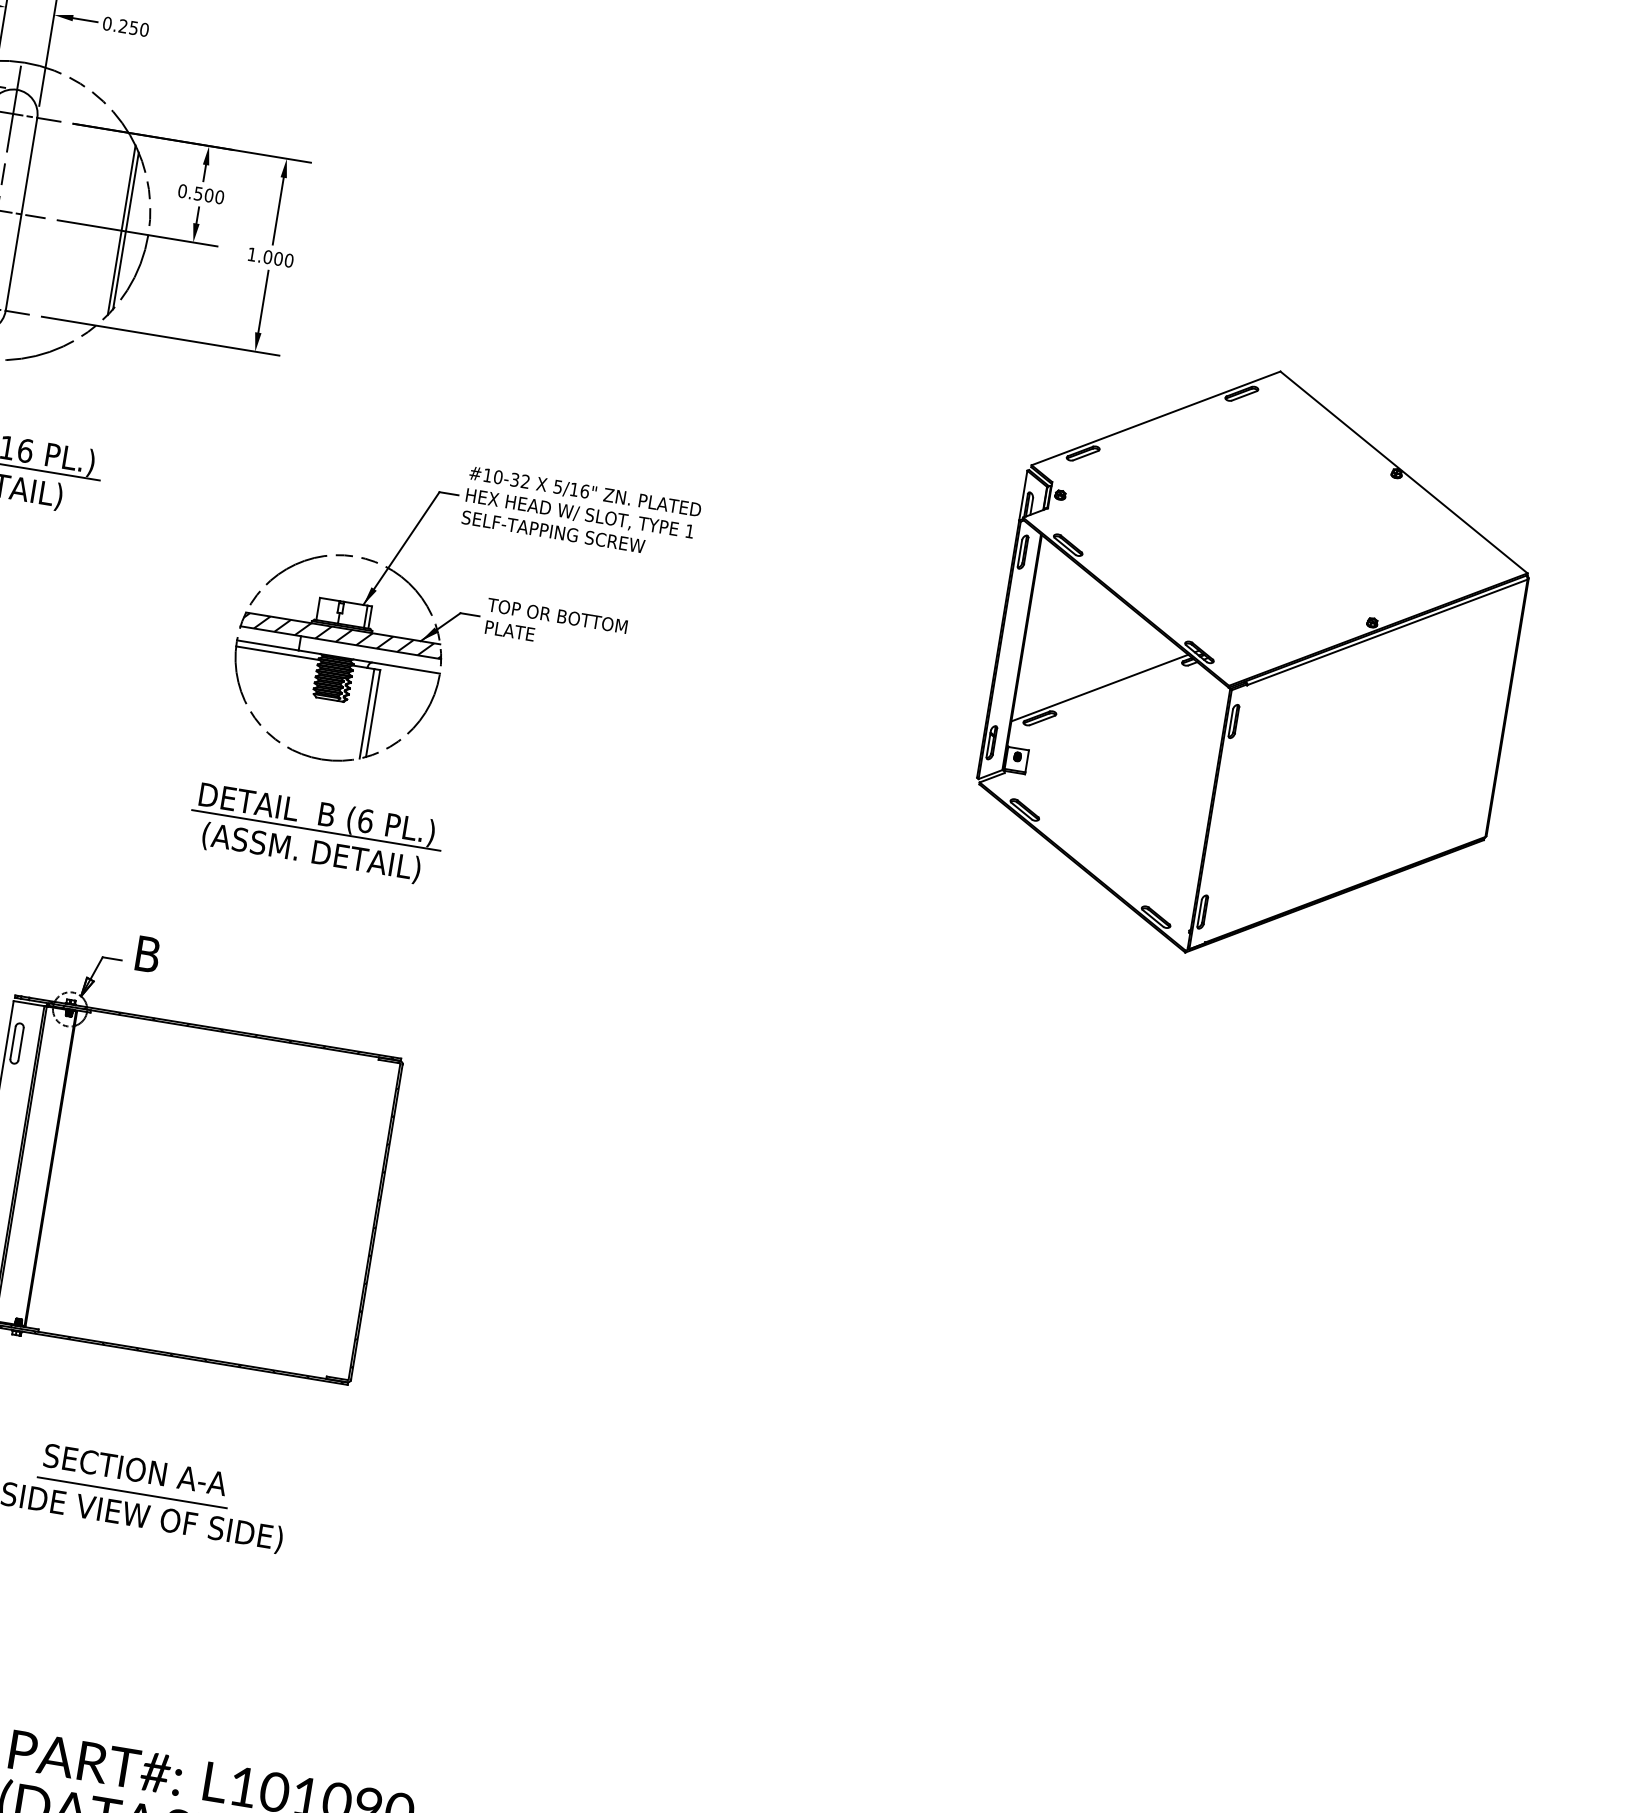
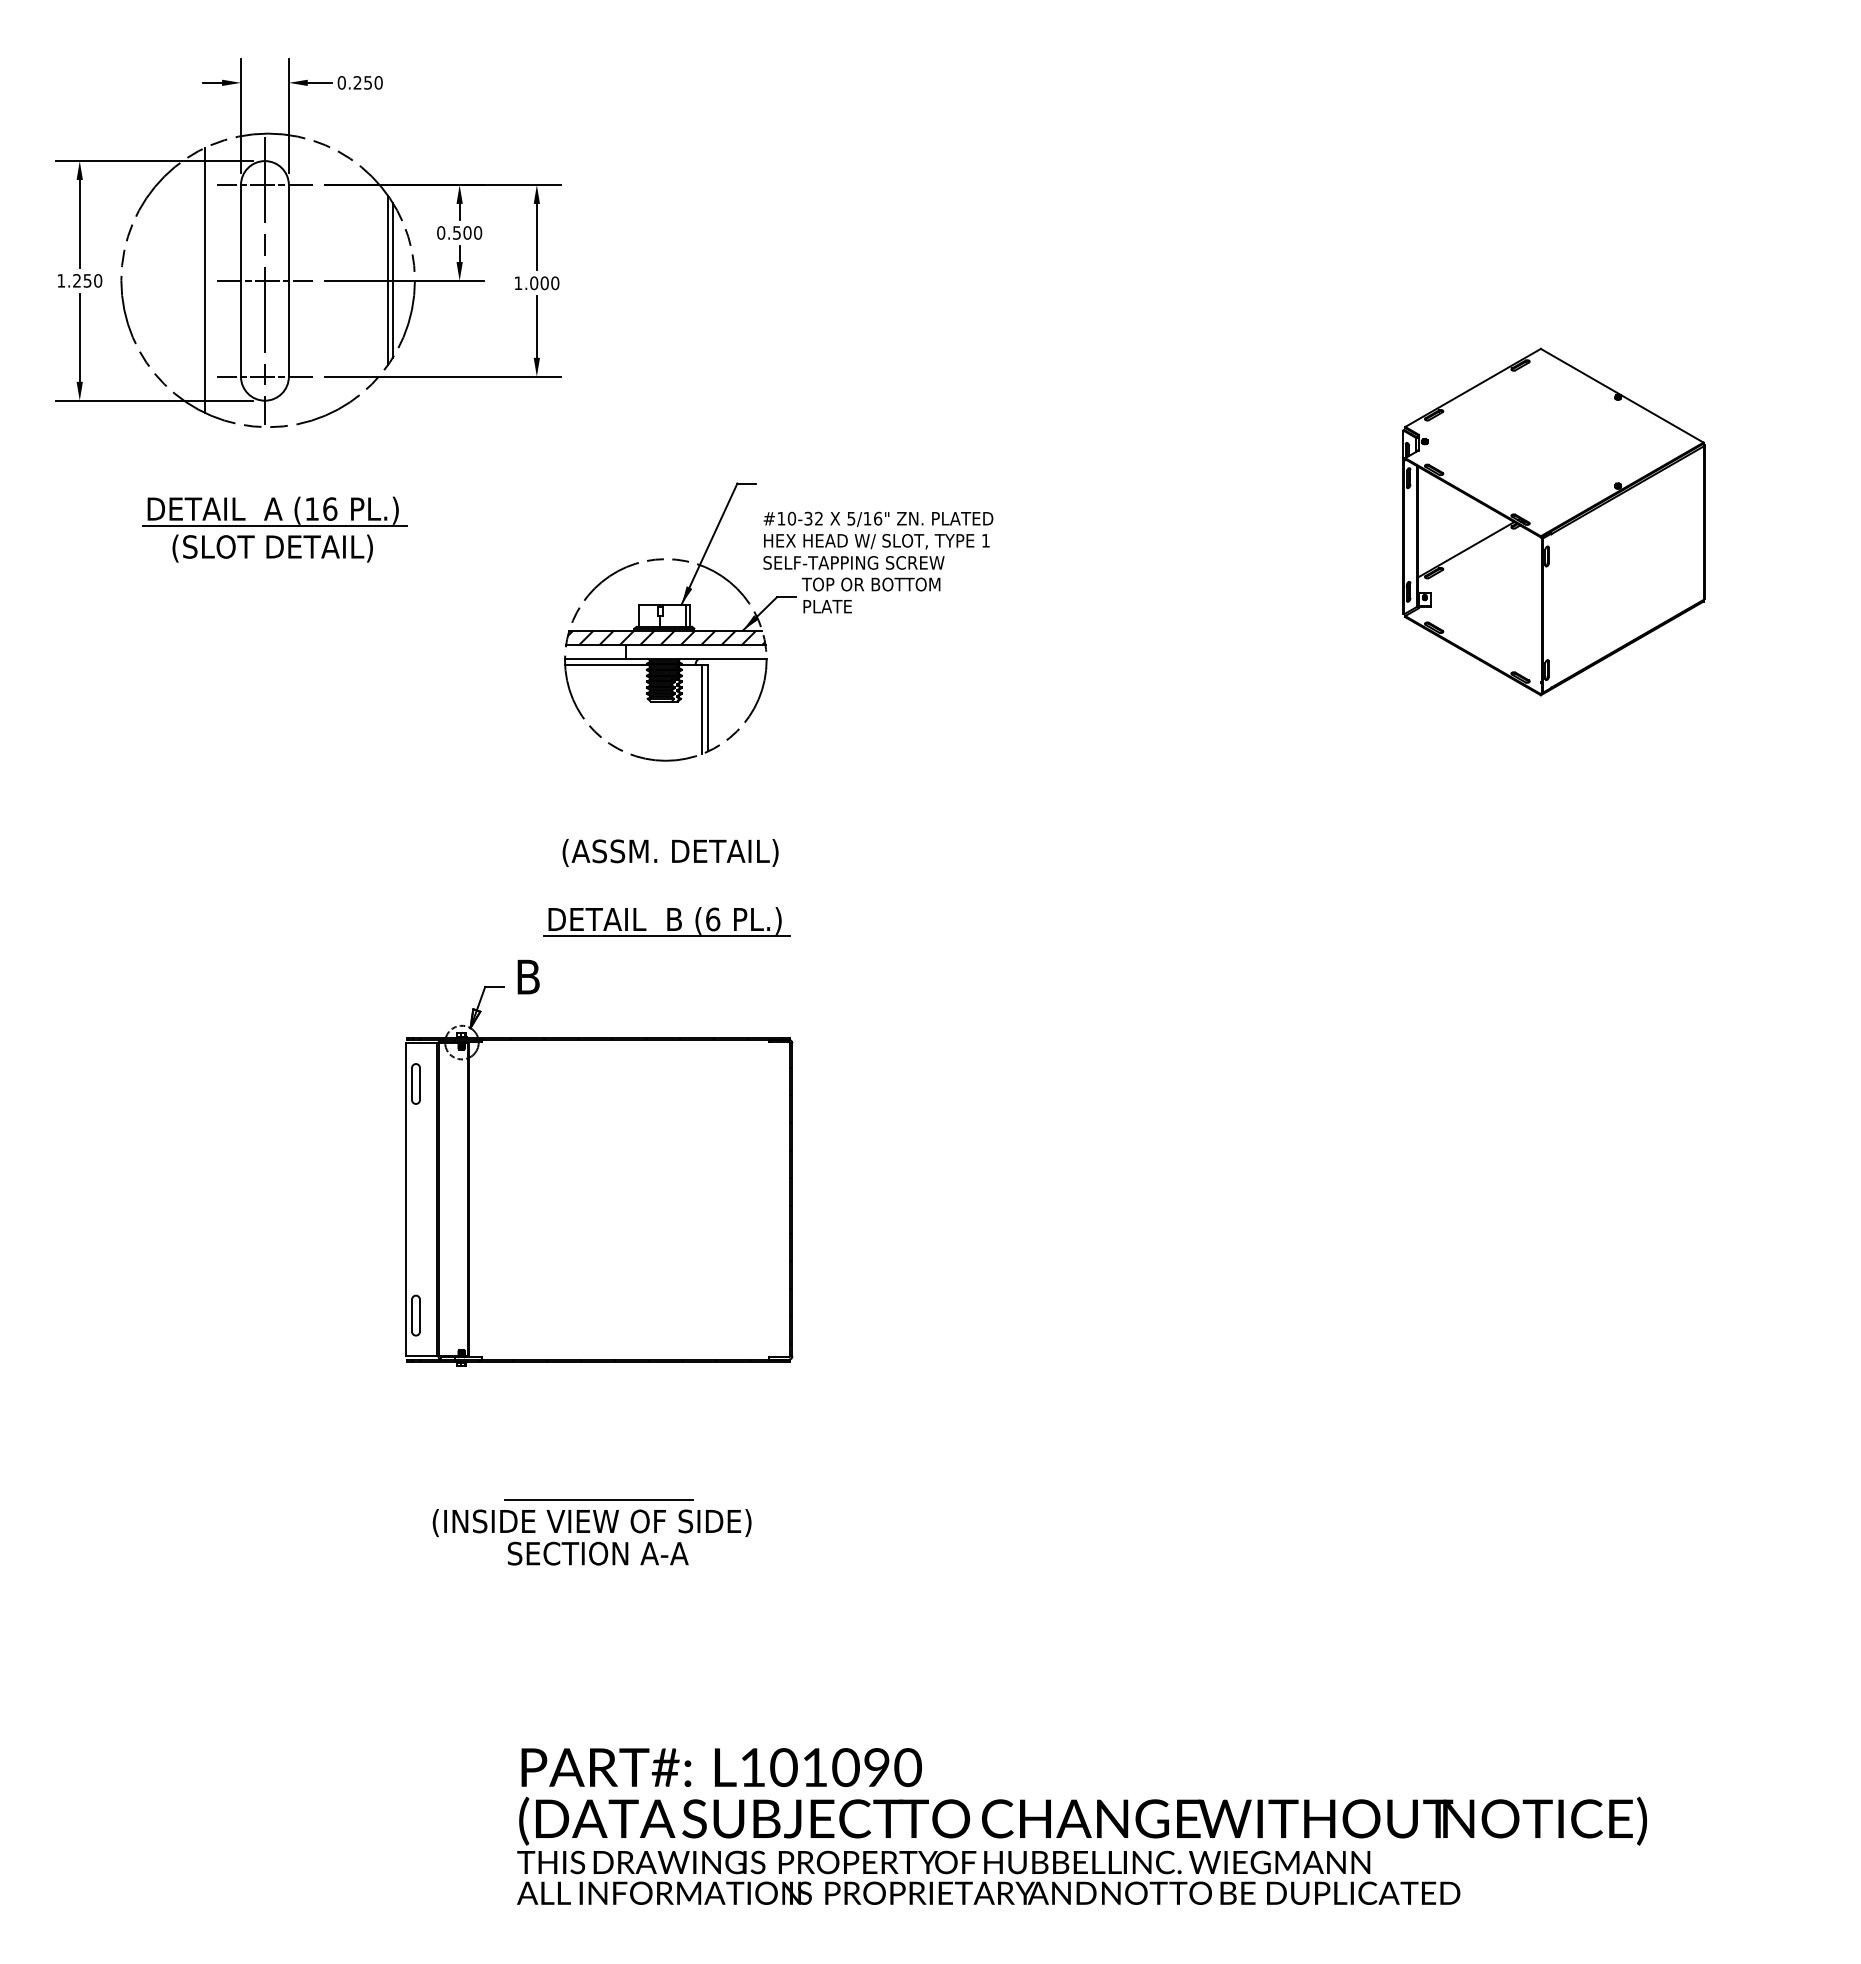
text: (581, 513) -> (878, 540), moved
part: (1254, 664) -> (1553, 521), size x0.6
part: (318, 815) -> (666, 921), moved
text: (134, 1469) -> (597, 1553), moved

